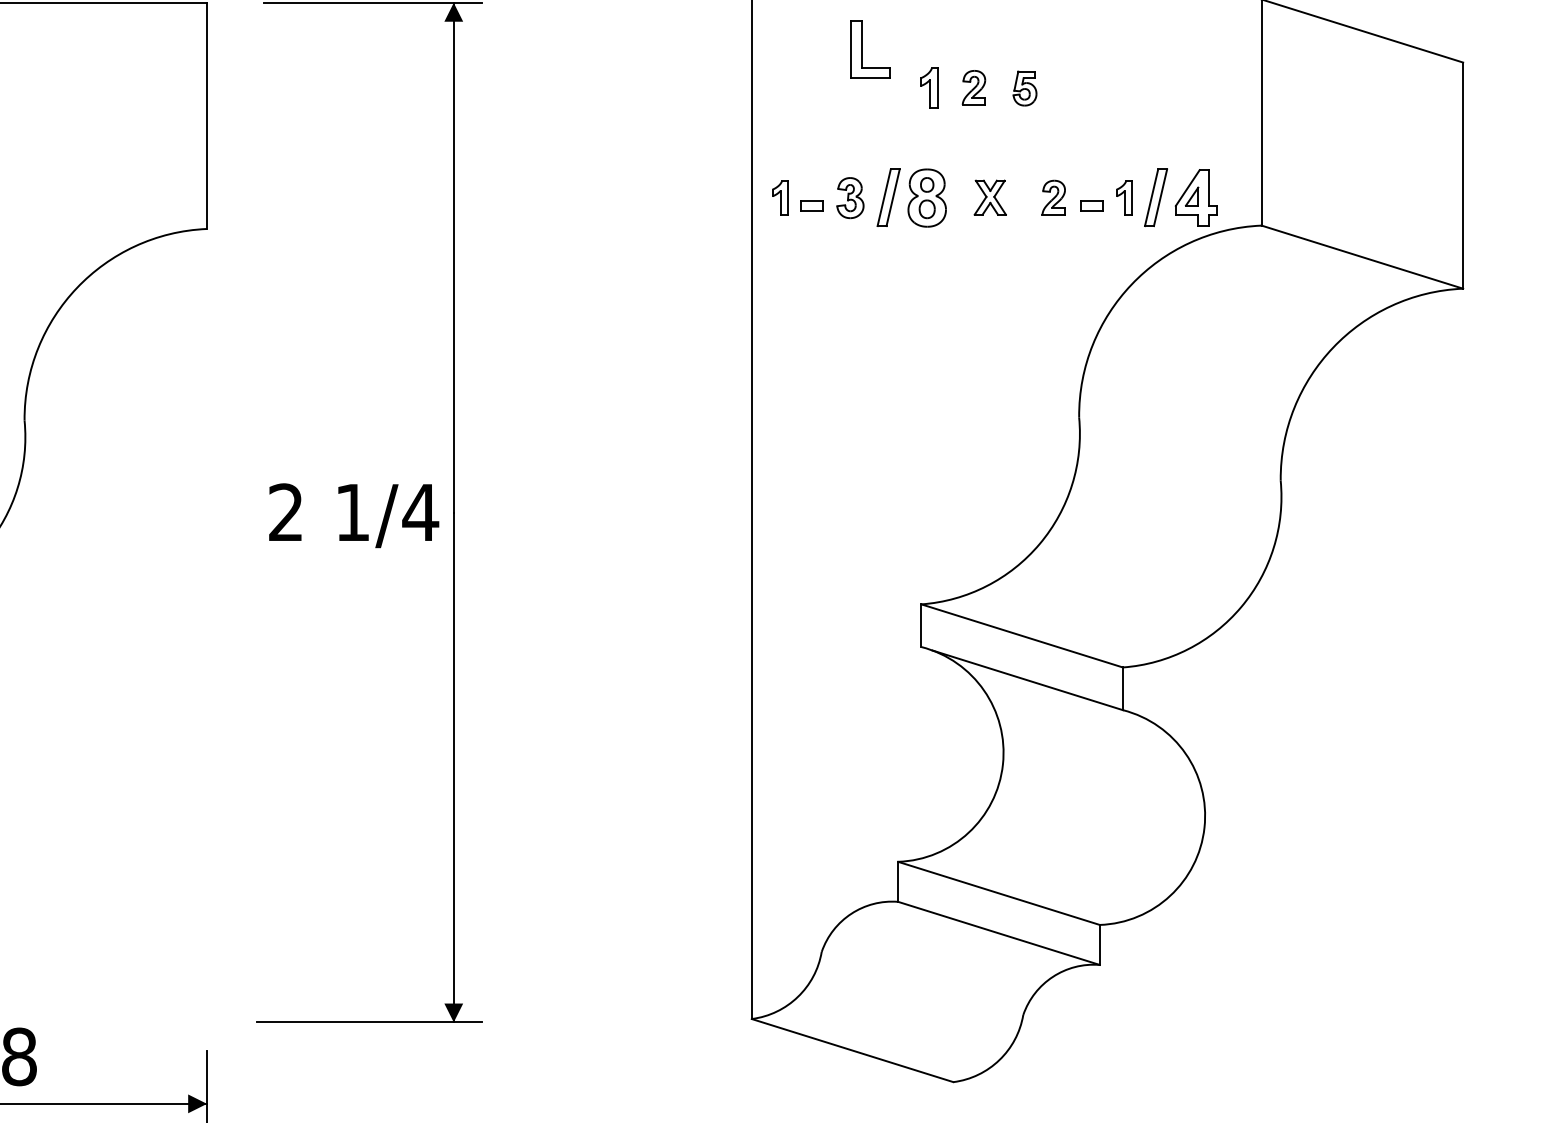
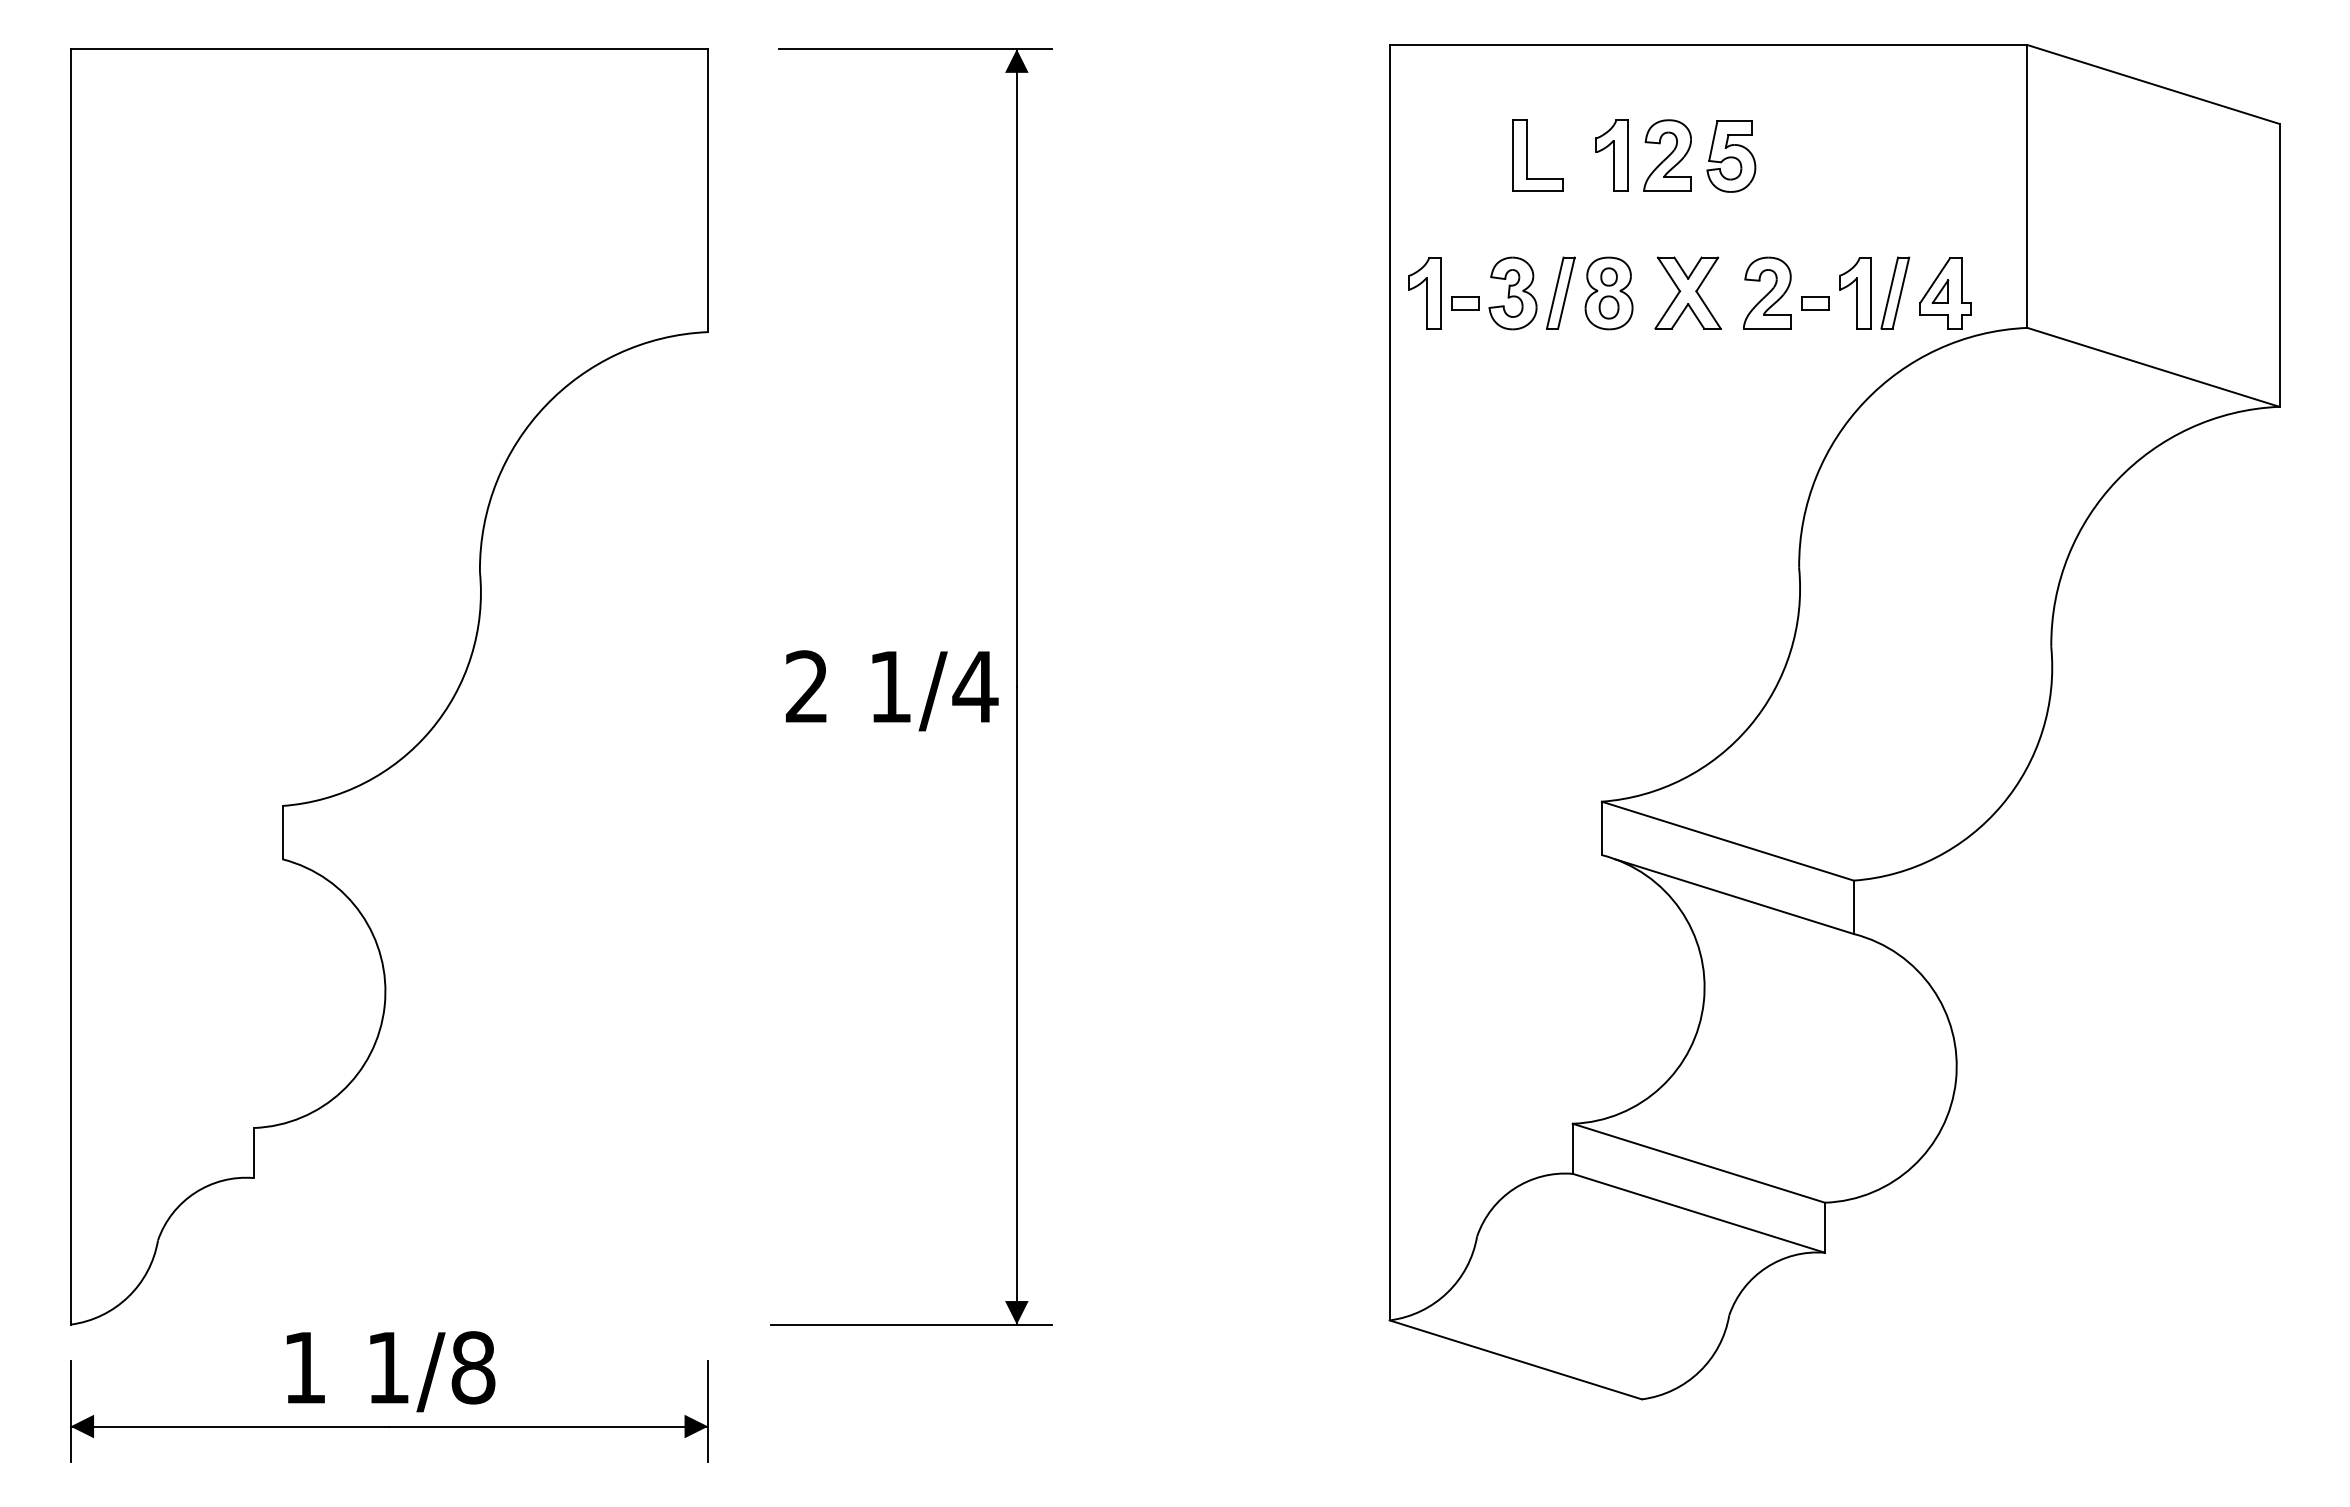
part: (862, 49) -> (1527, 155), moved
part: (929, 87) -> (1611, 155), size x1.43
part: (973, 87) -> (1667, 155), size x1.67
part: (1025, 88) -> (1731, 156), size x1.67
part: (989, 197) -> (1687, 292), size x1.67
part: (1053, 197) -> (1767, 292), size x1.67
part: (779, 198) -> (1424, 293), size x1.67
part: (850, 198) -> (1512, 293), size x1.43
part: (1124, 198) -> (1855, 293), size x1.67

